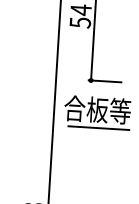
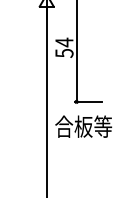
line: (98, 128) -> (85, 142), removed

